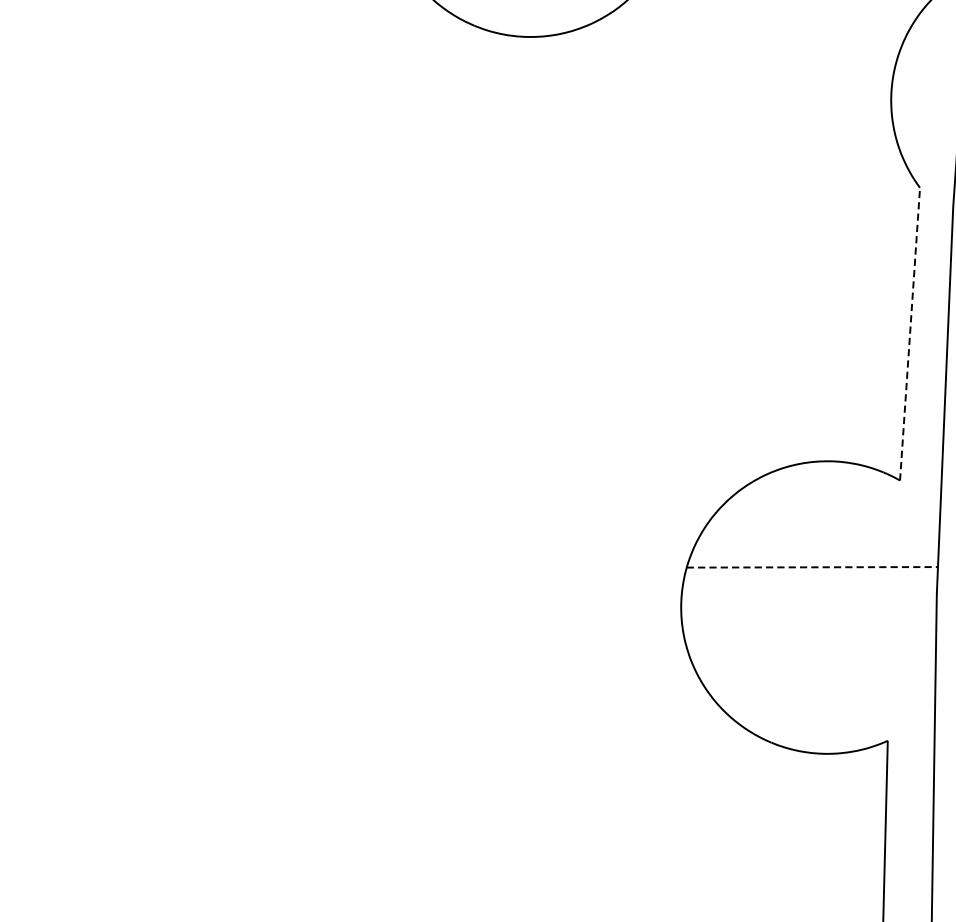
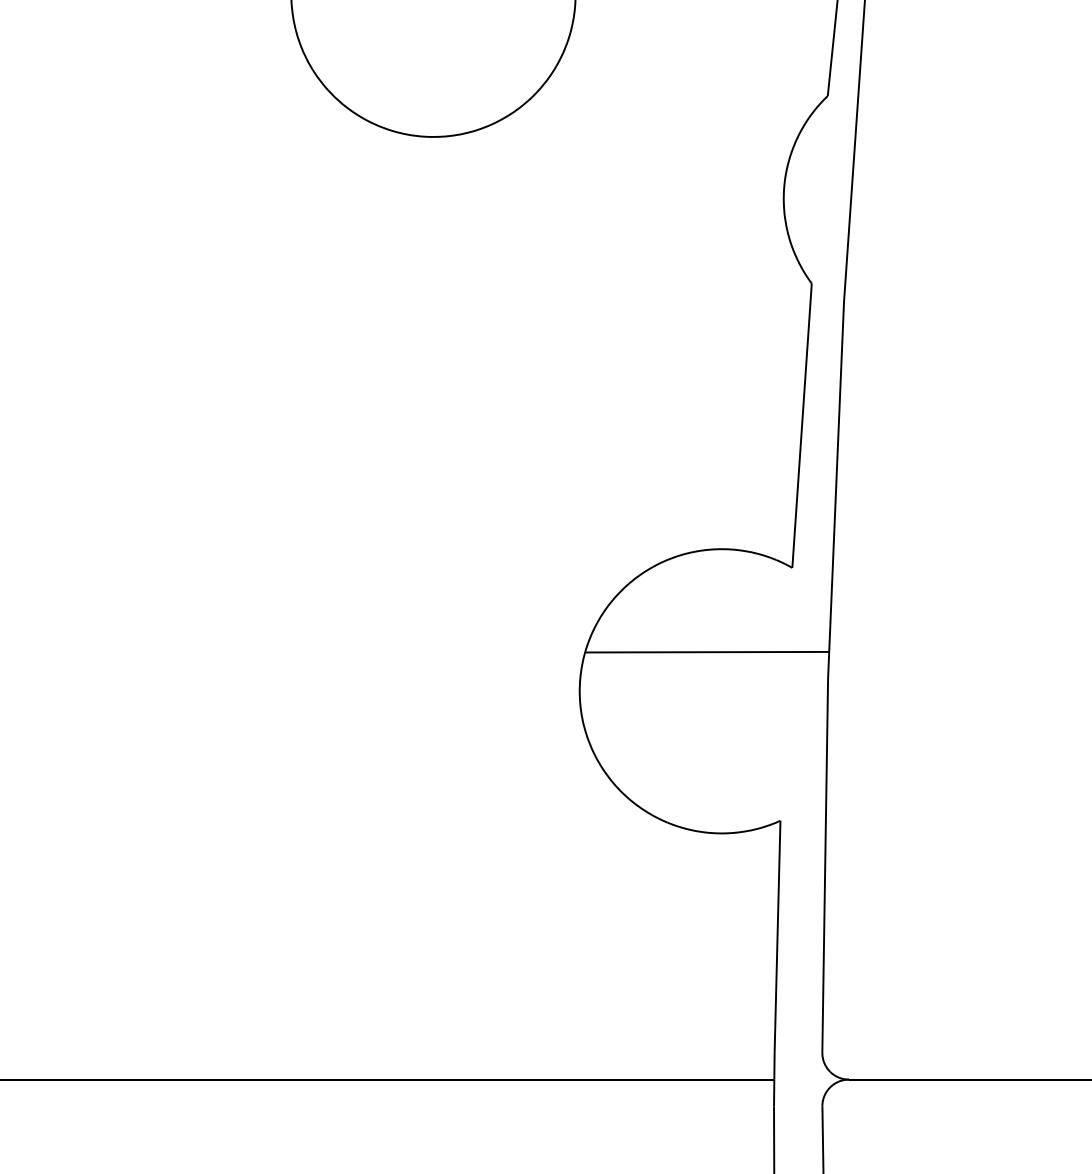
line: (910, 333) -> (802, 425), dashed -> solid
line: (812, 567) -> (707, 652), dashed -> solid

